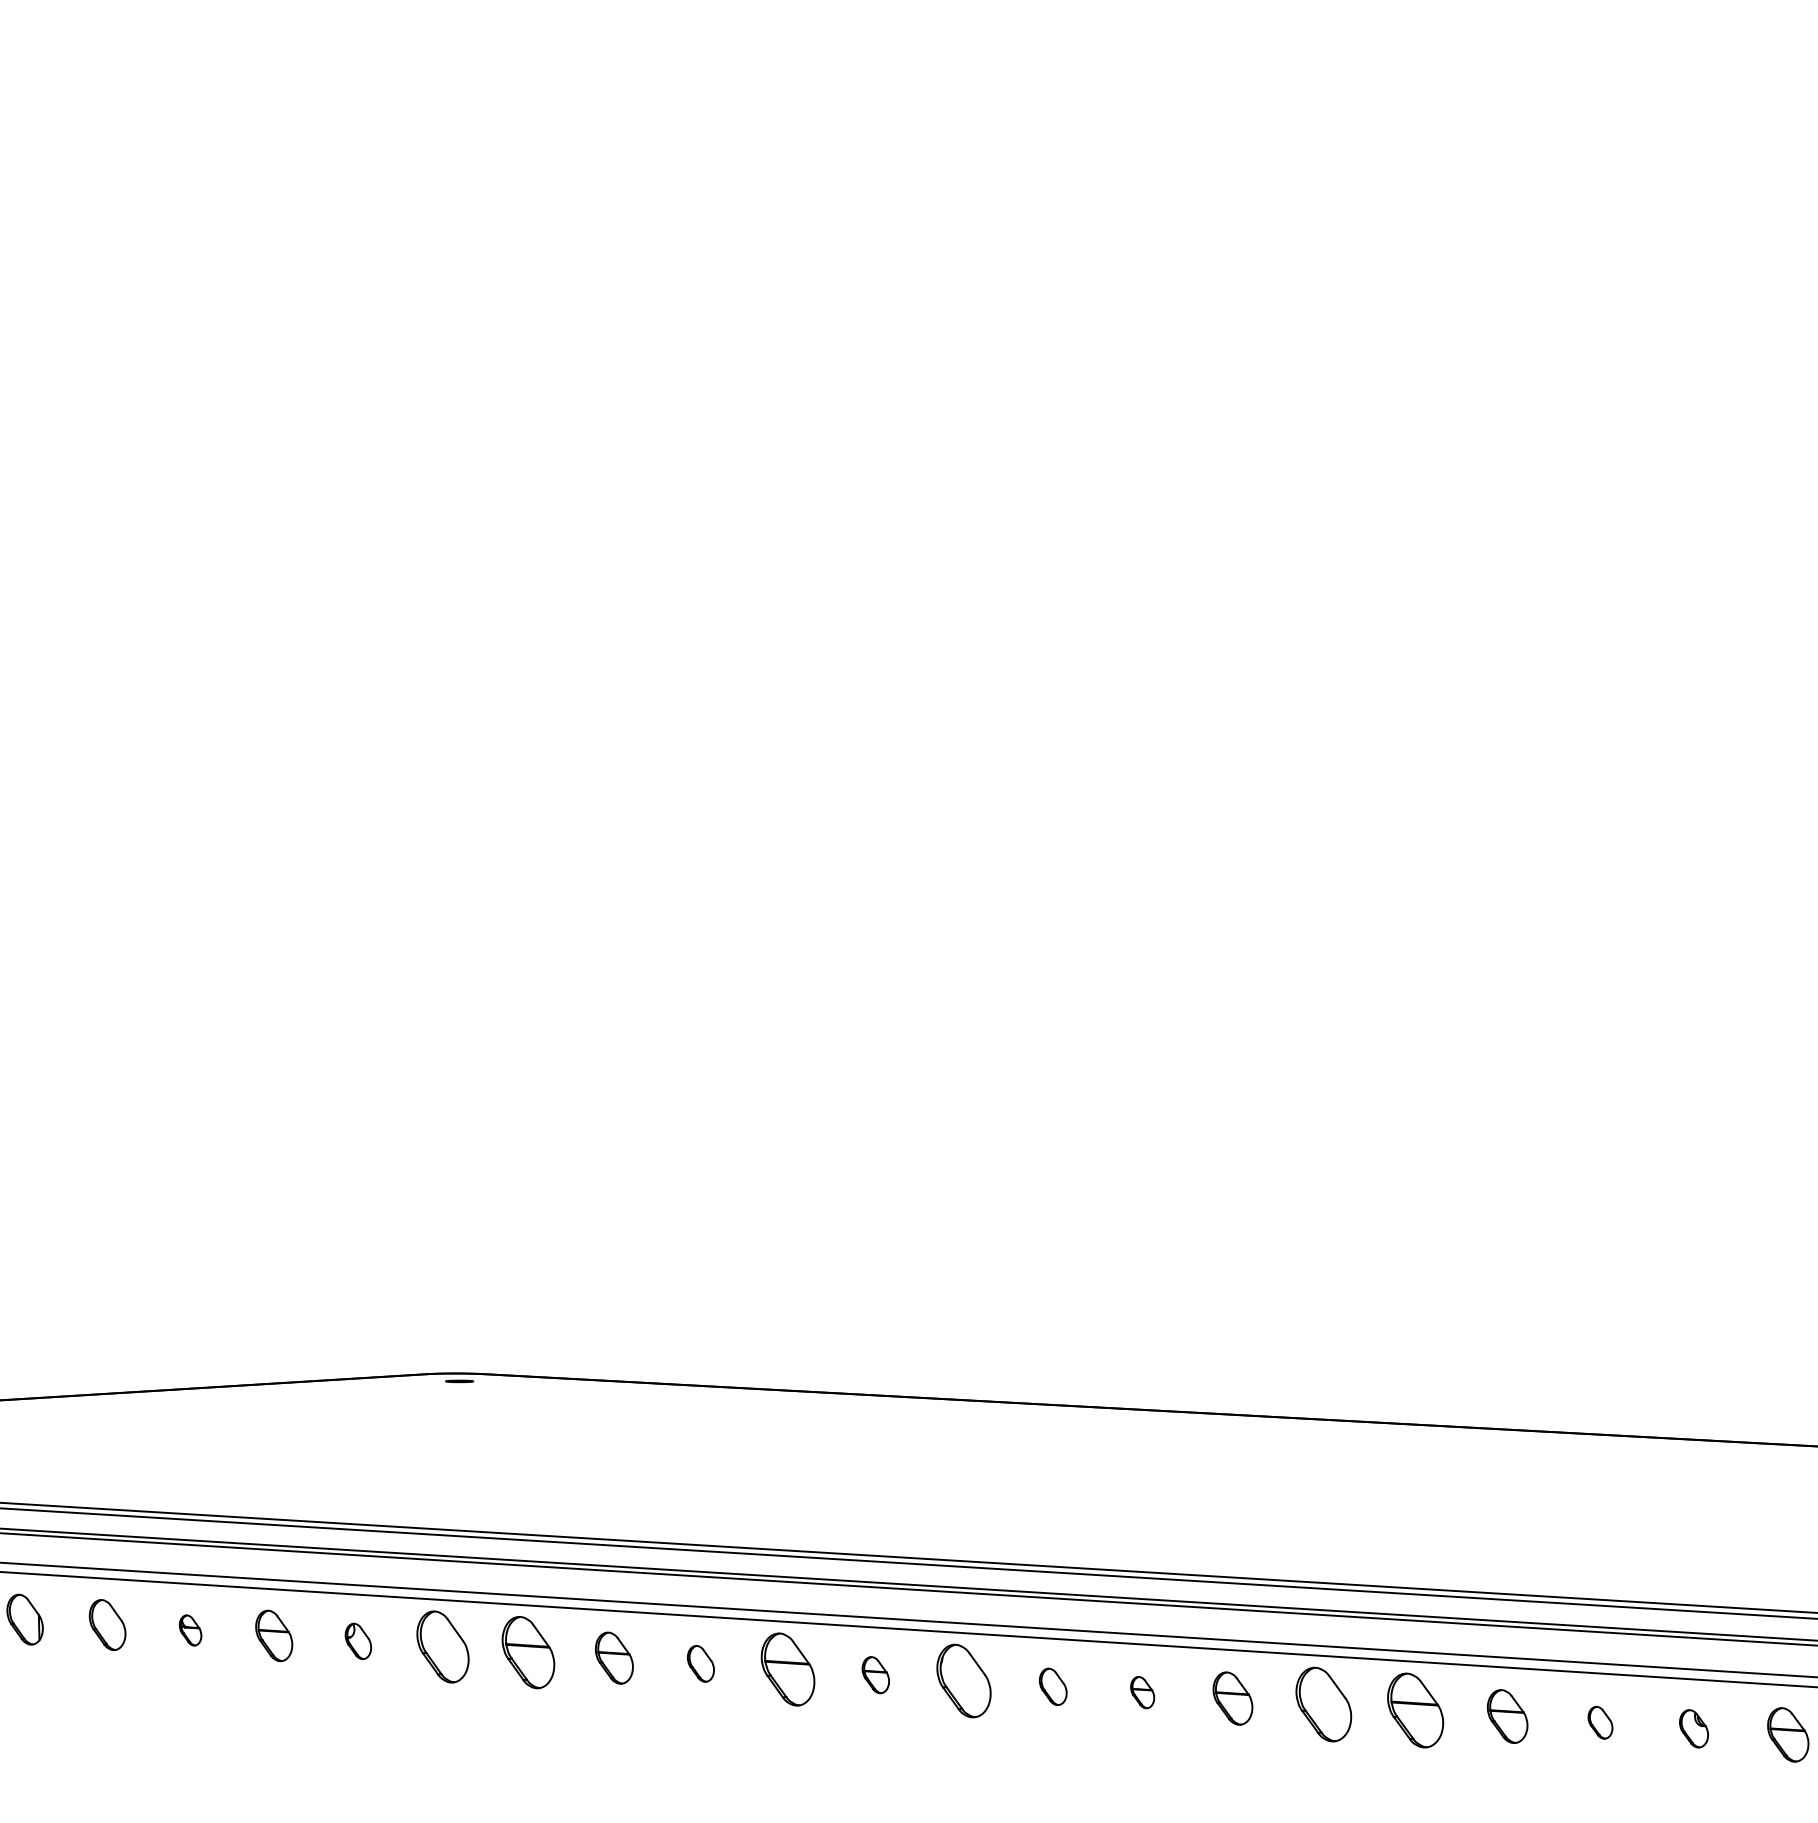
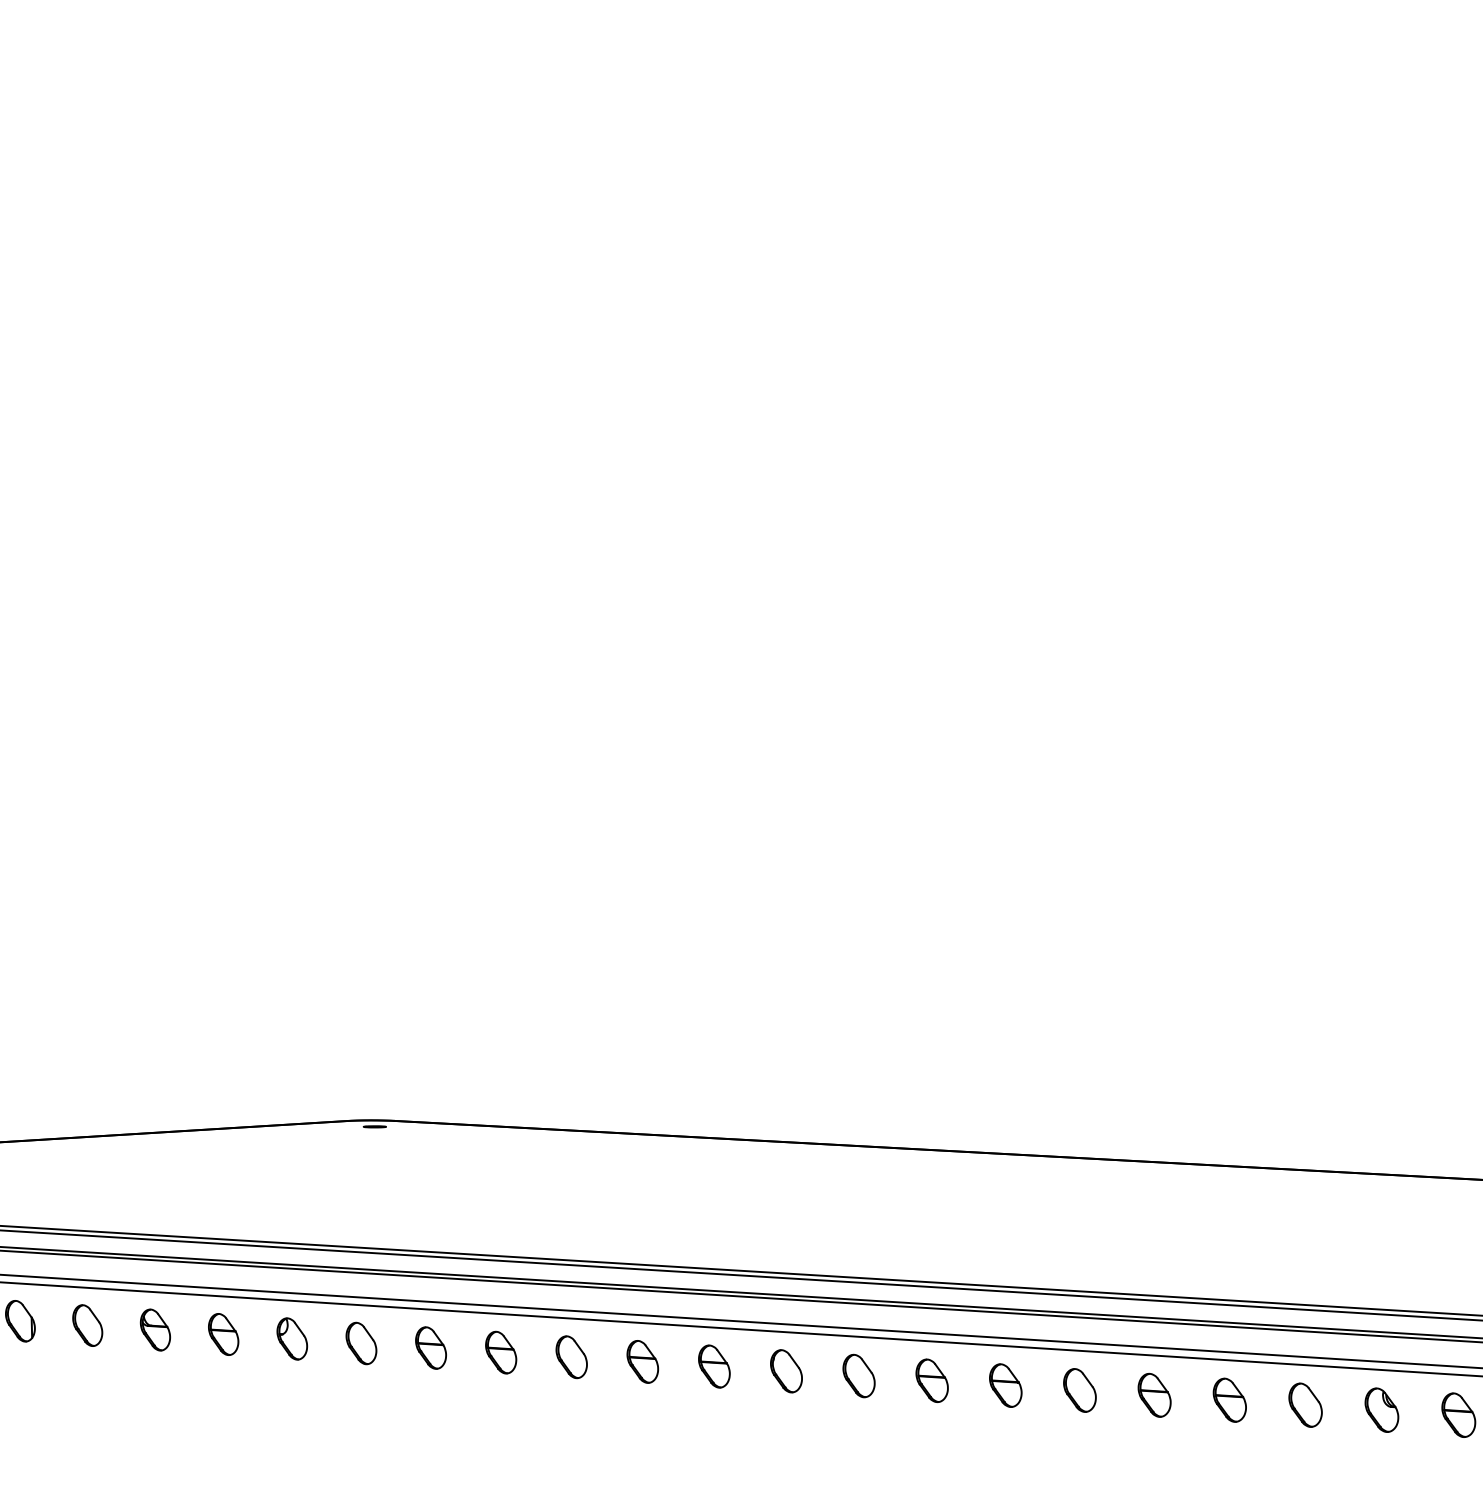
part: (190, 1630) -> (155, 1330), size x1.67
part: (358, 1641) -> (292, 1339), size x1.43
part: (443, 1646) -> (361, 1343), size x0.71
part: (528, 1652) -> (431, 1348), size x0.71
part: (700, 1663) -> (571, 1356), size x1.43
part: (787, 1669) -> (642, 1361), size x0.71
part: (875, 1674) -> (714, 1365), size x1.43
part: (964, 1680) -> (786, 1370), size x0.71
part: (1053, 1686) -> (859, 1375), size x1.43
part: (1142, 1692) -> (931, 1380), size x1.67
part: (1323, 1704) -> (1079, 1390), size x0.71
part: (1414, 1710) -> (1153, 1395), size x0.71
part: (1600, 1722) -> (1305, 1405), size x1.67
part: (1693, 1728) -> (1381, 1410), size x1.43

